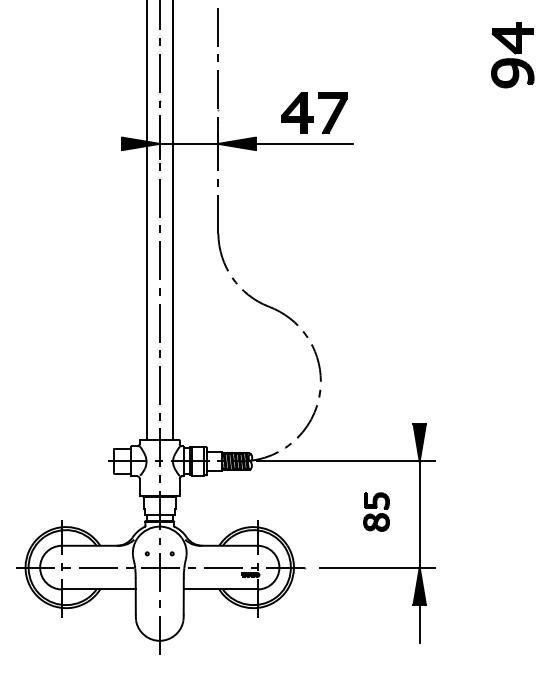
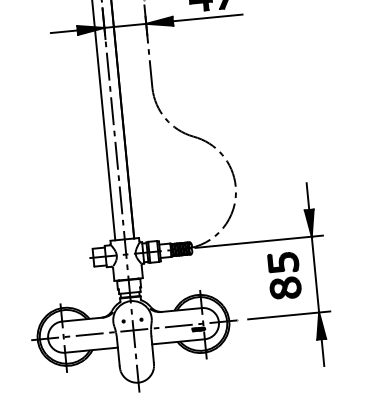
line: (103, 143) -> (64, 31), added
line: (419, 404) -> (307, 196), added
part: (376, 511) -> (284, 275), size x1.67

